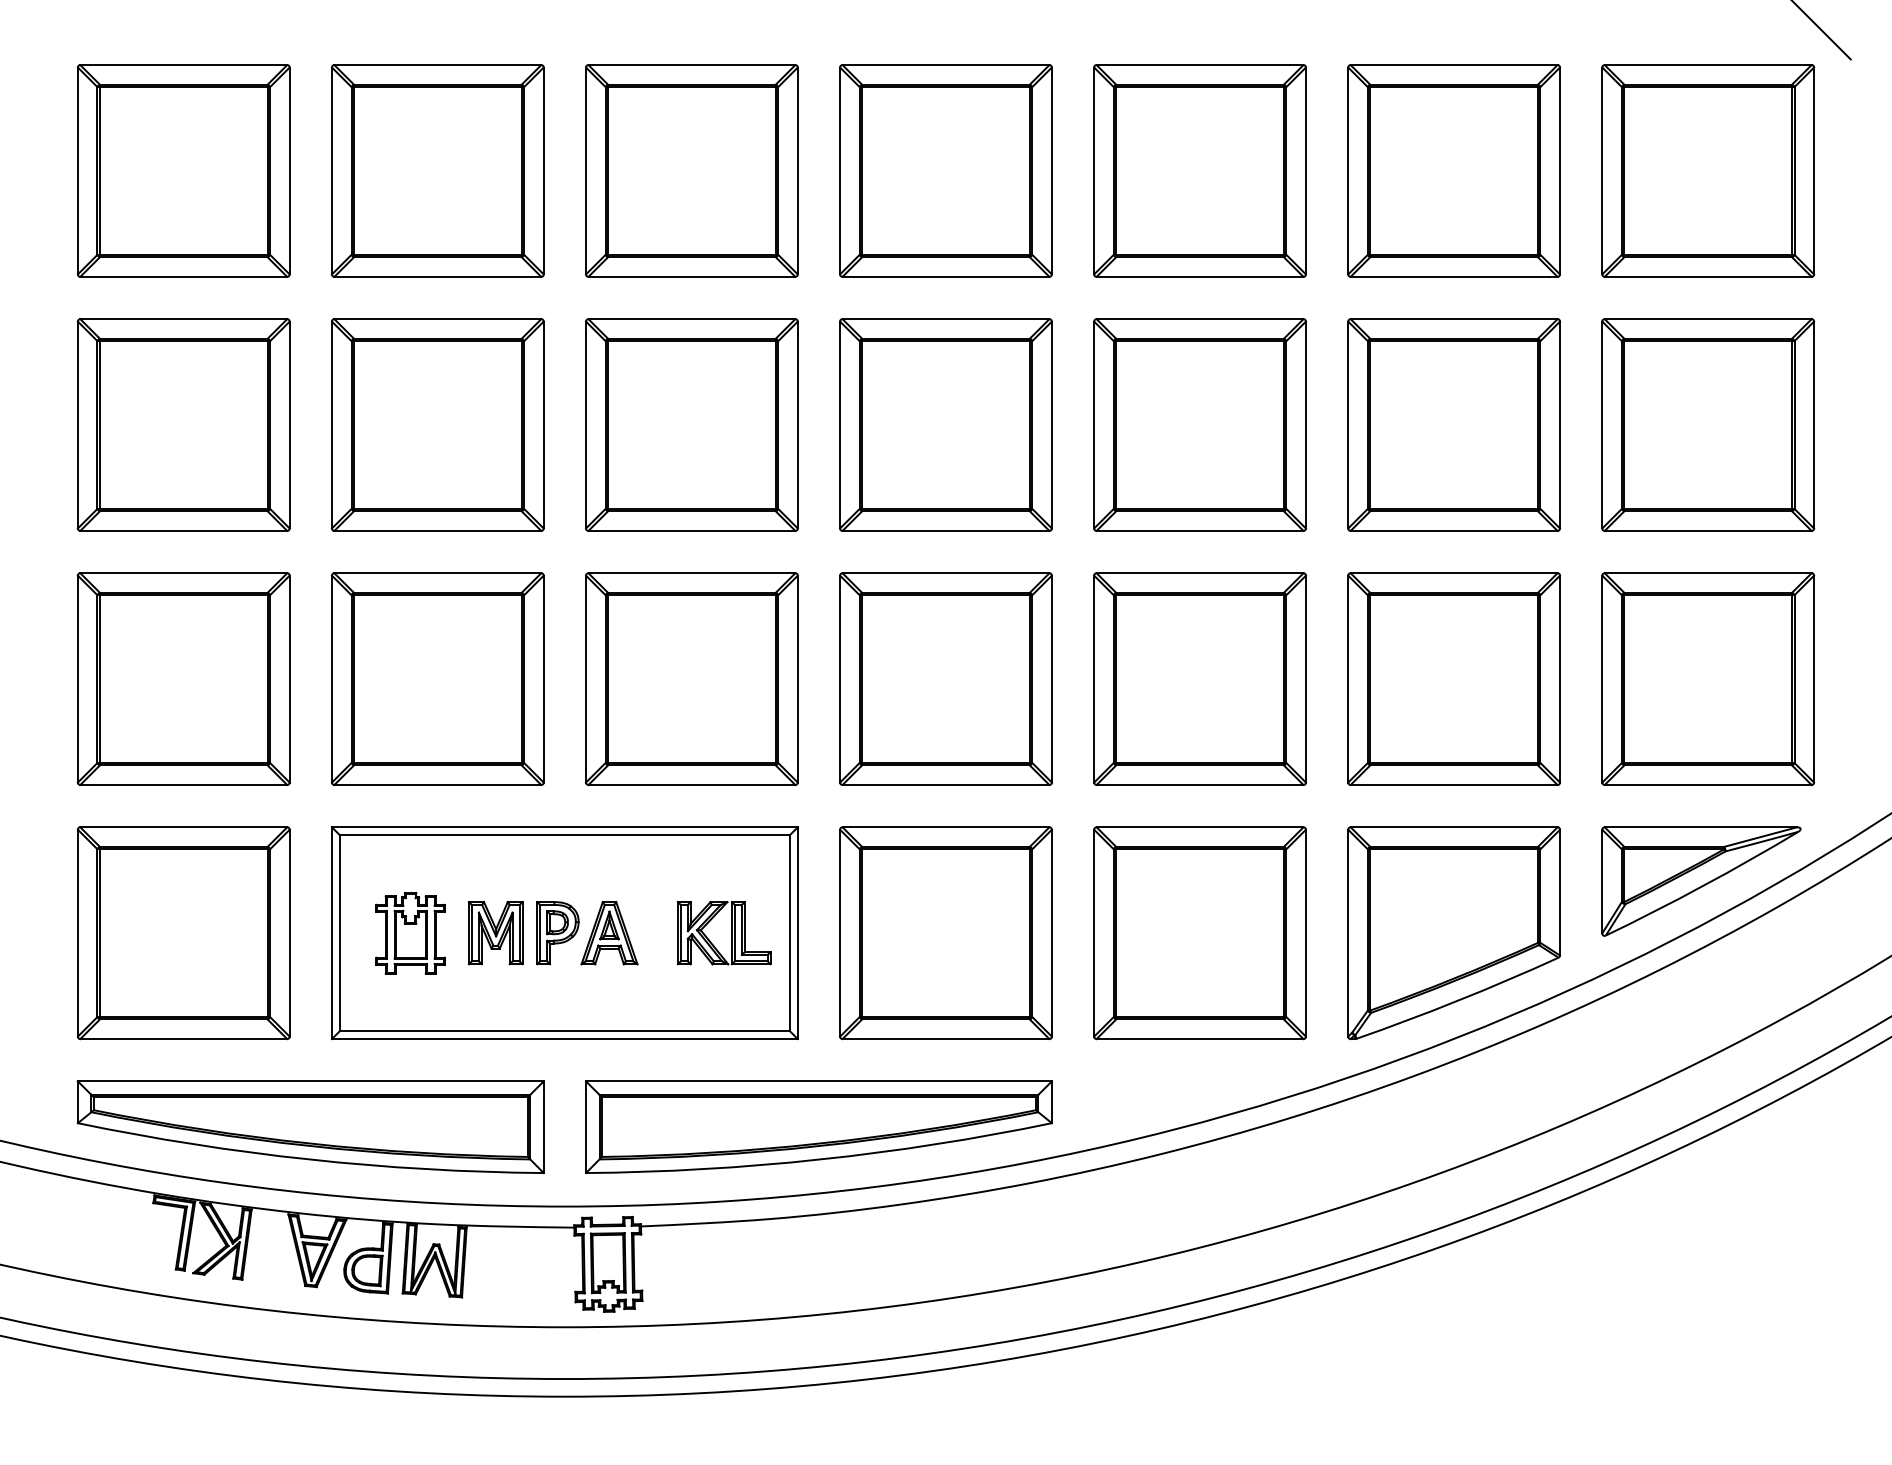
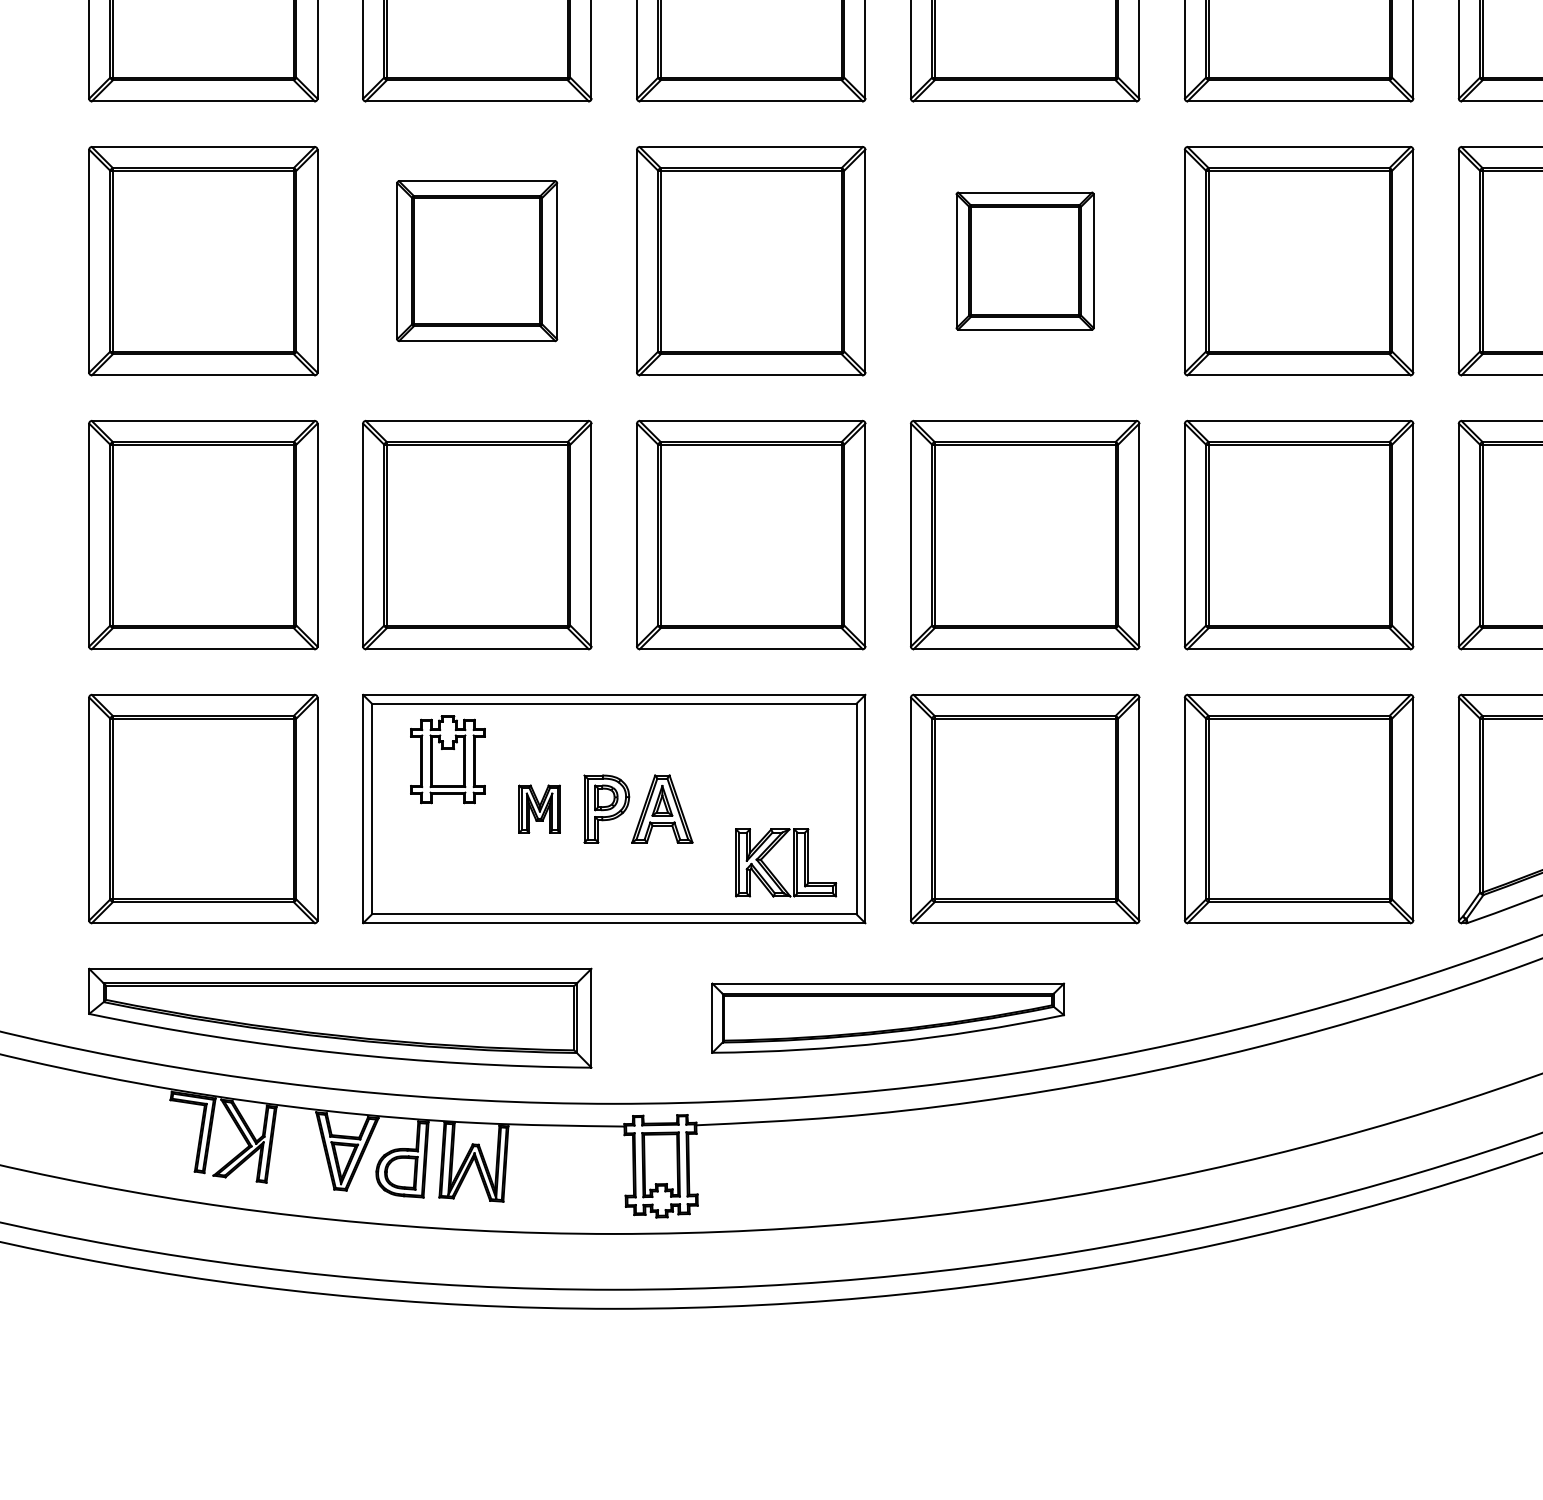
part: (437, 424) -> (476, 260), size x0.7
part: (945, 424) -> (1024, 260), size x0.6
part: (410, 933) -> (447, 759), moved
part: (495, 933) -> (539, 809), size x0.7
part: (731, 933) -> (793, 863), moved
part: (818, 1126) -> (887, 1017), size x0.7

